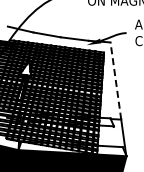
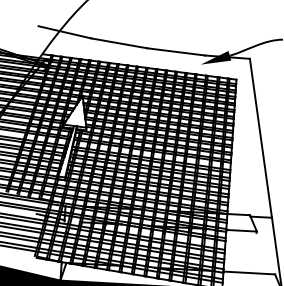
line: (115, 81) -> (260, 139), dashed -> solid

